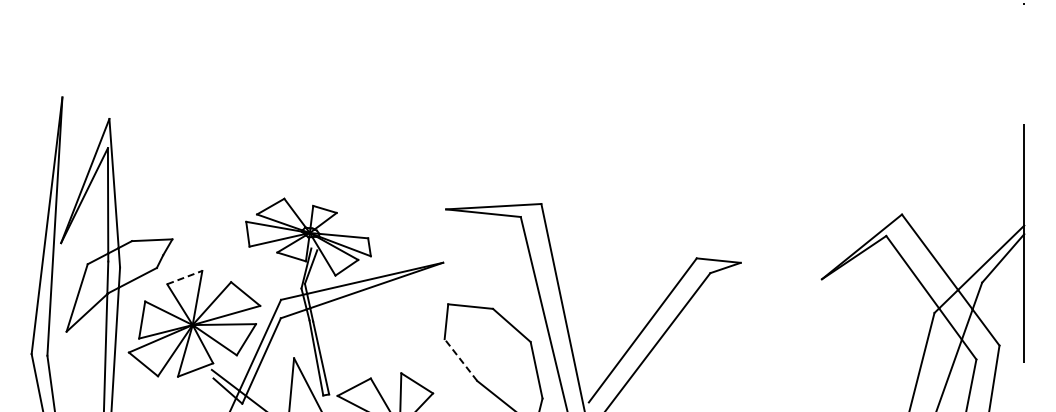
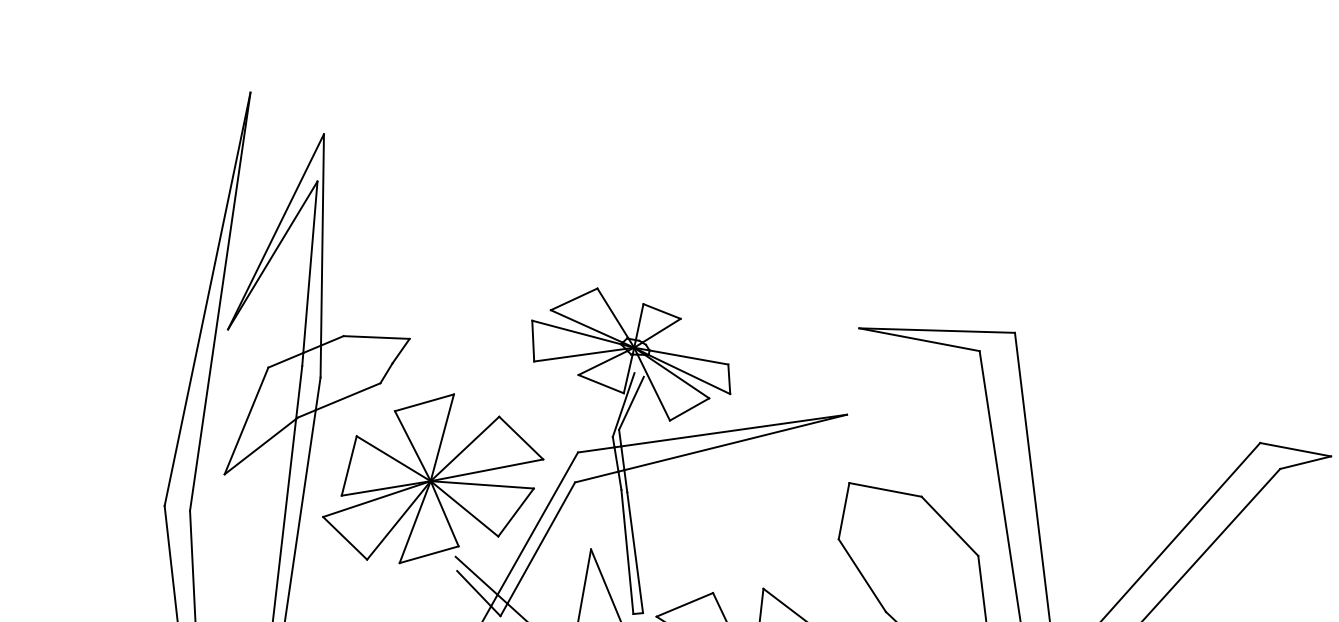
line: (184, 277) -> (424, 402), dashed -> solid
line: (460, 360) -> (861, 576), dashed -> solid

